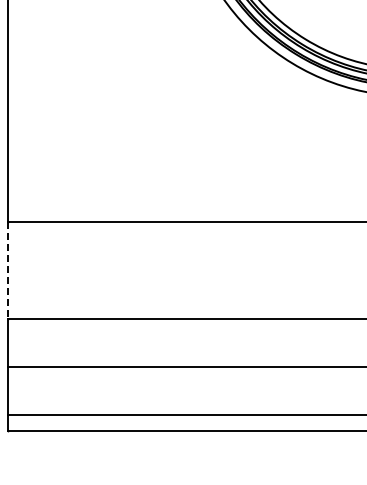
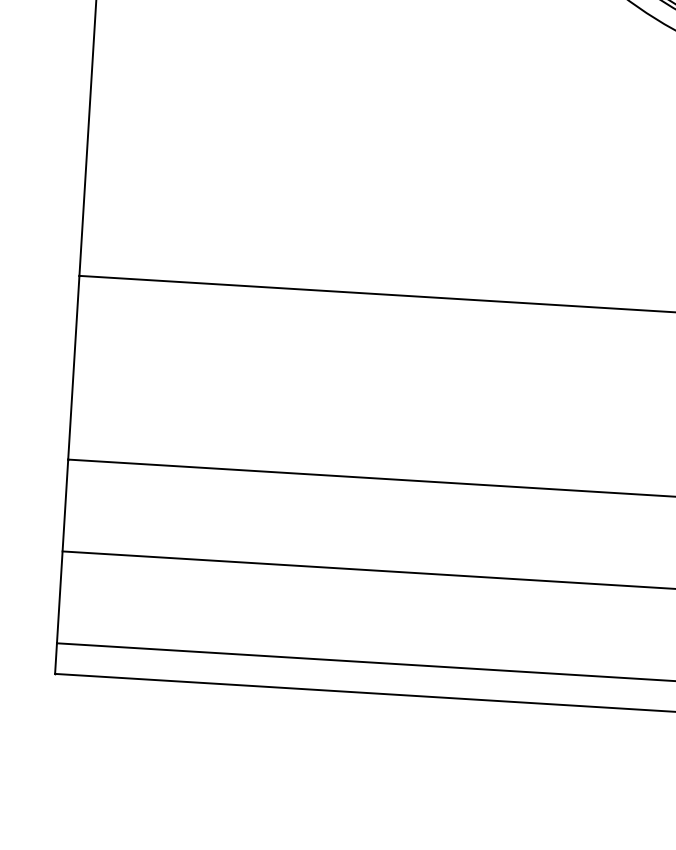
line: (8, 270) -> (74, 368), dashed -> solid

